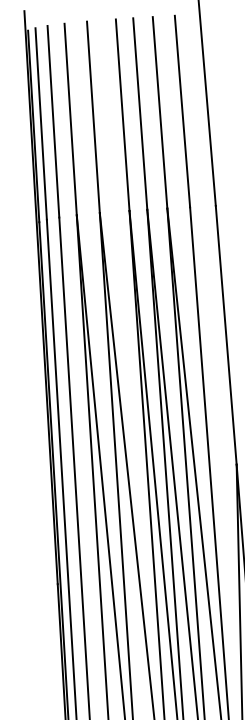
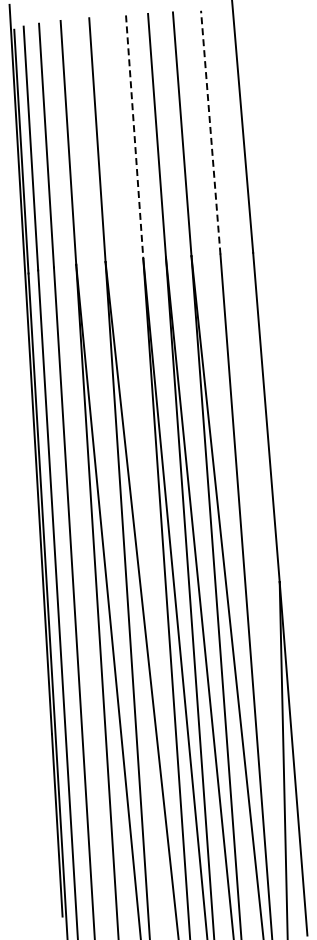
line: (182, 111) -> (210, 132), solid -> dashed
line: (122, 115) -> (134, 137), solid -> dashed

